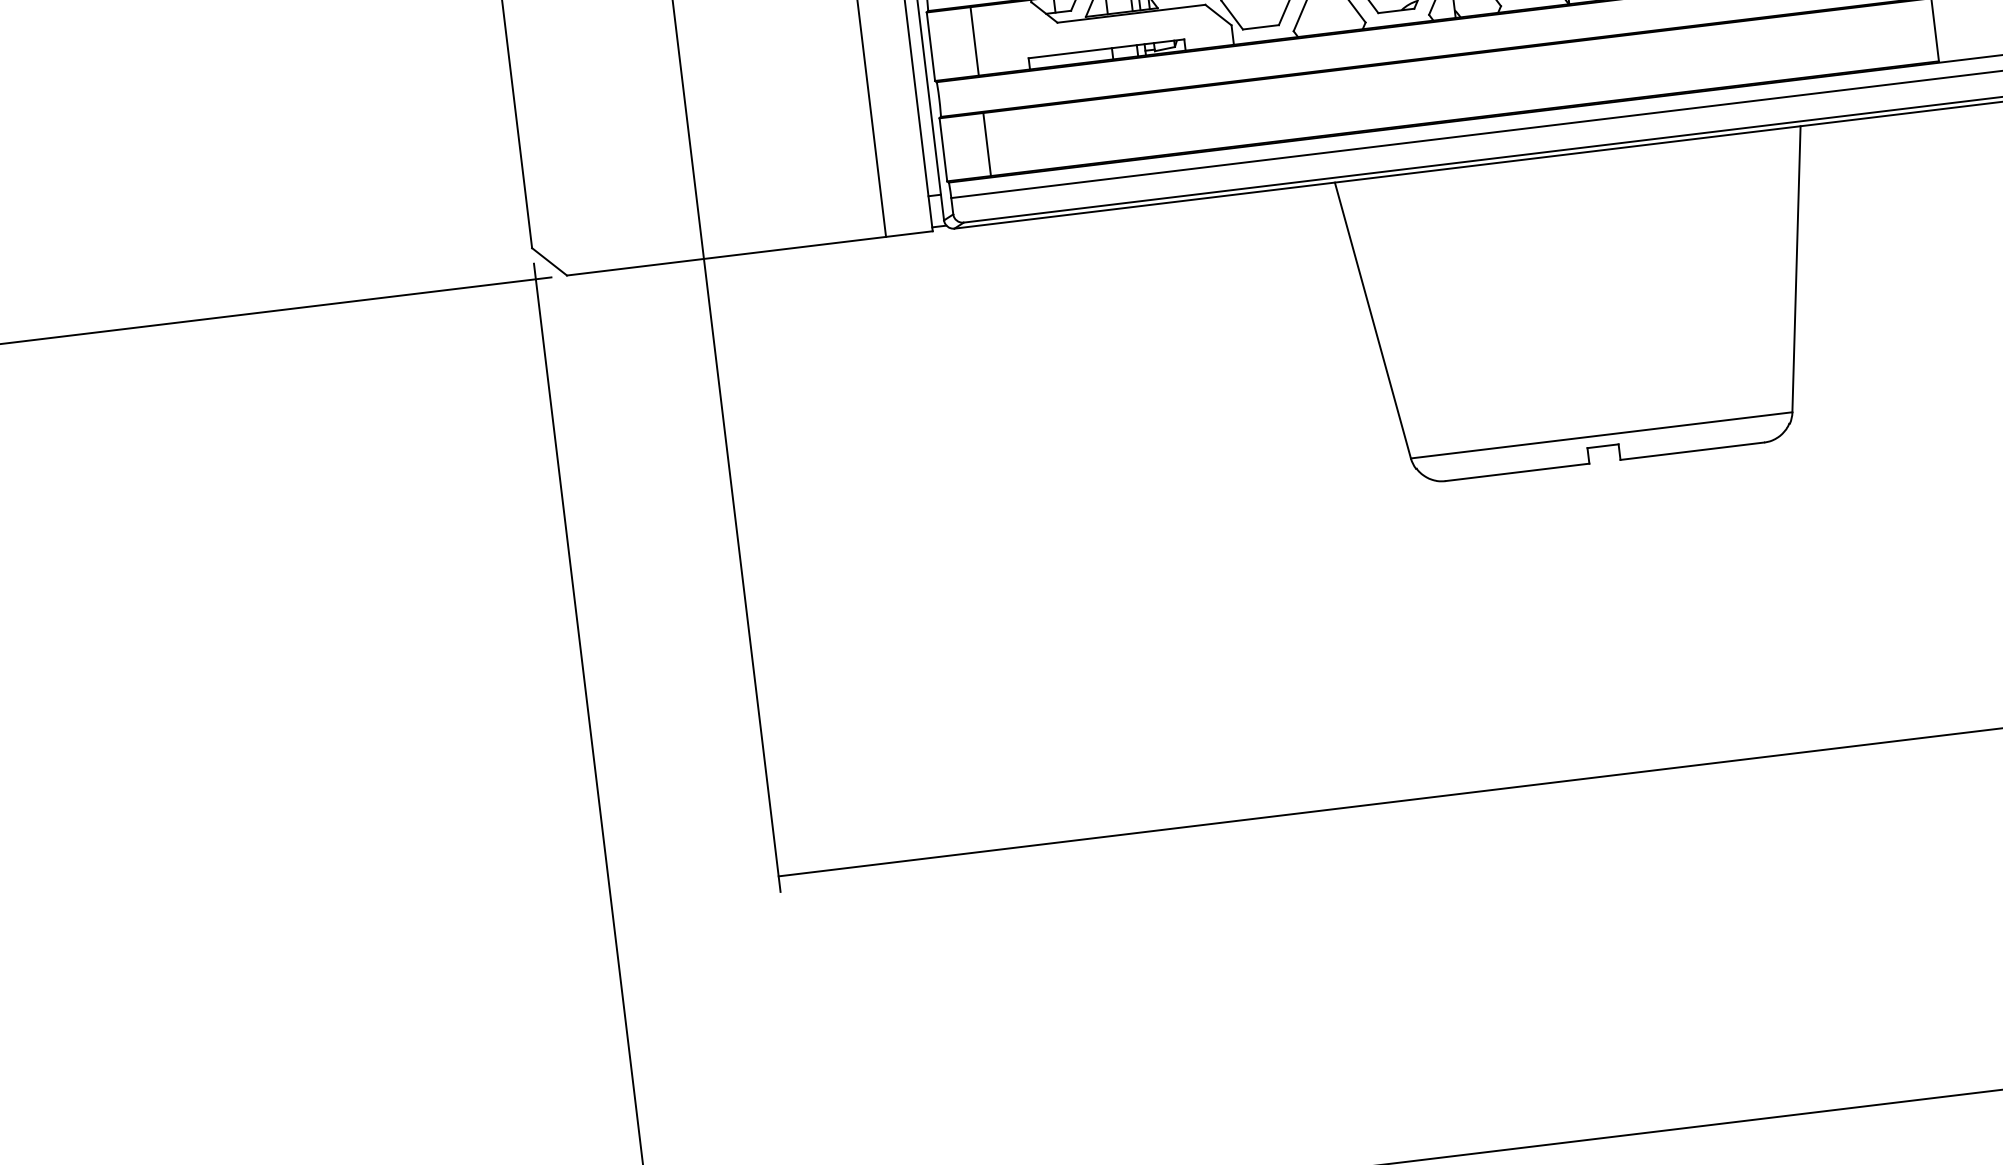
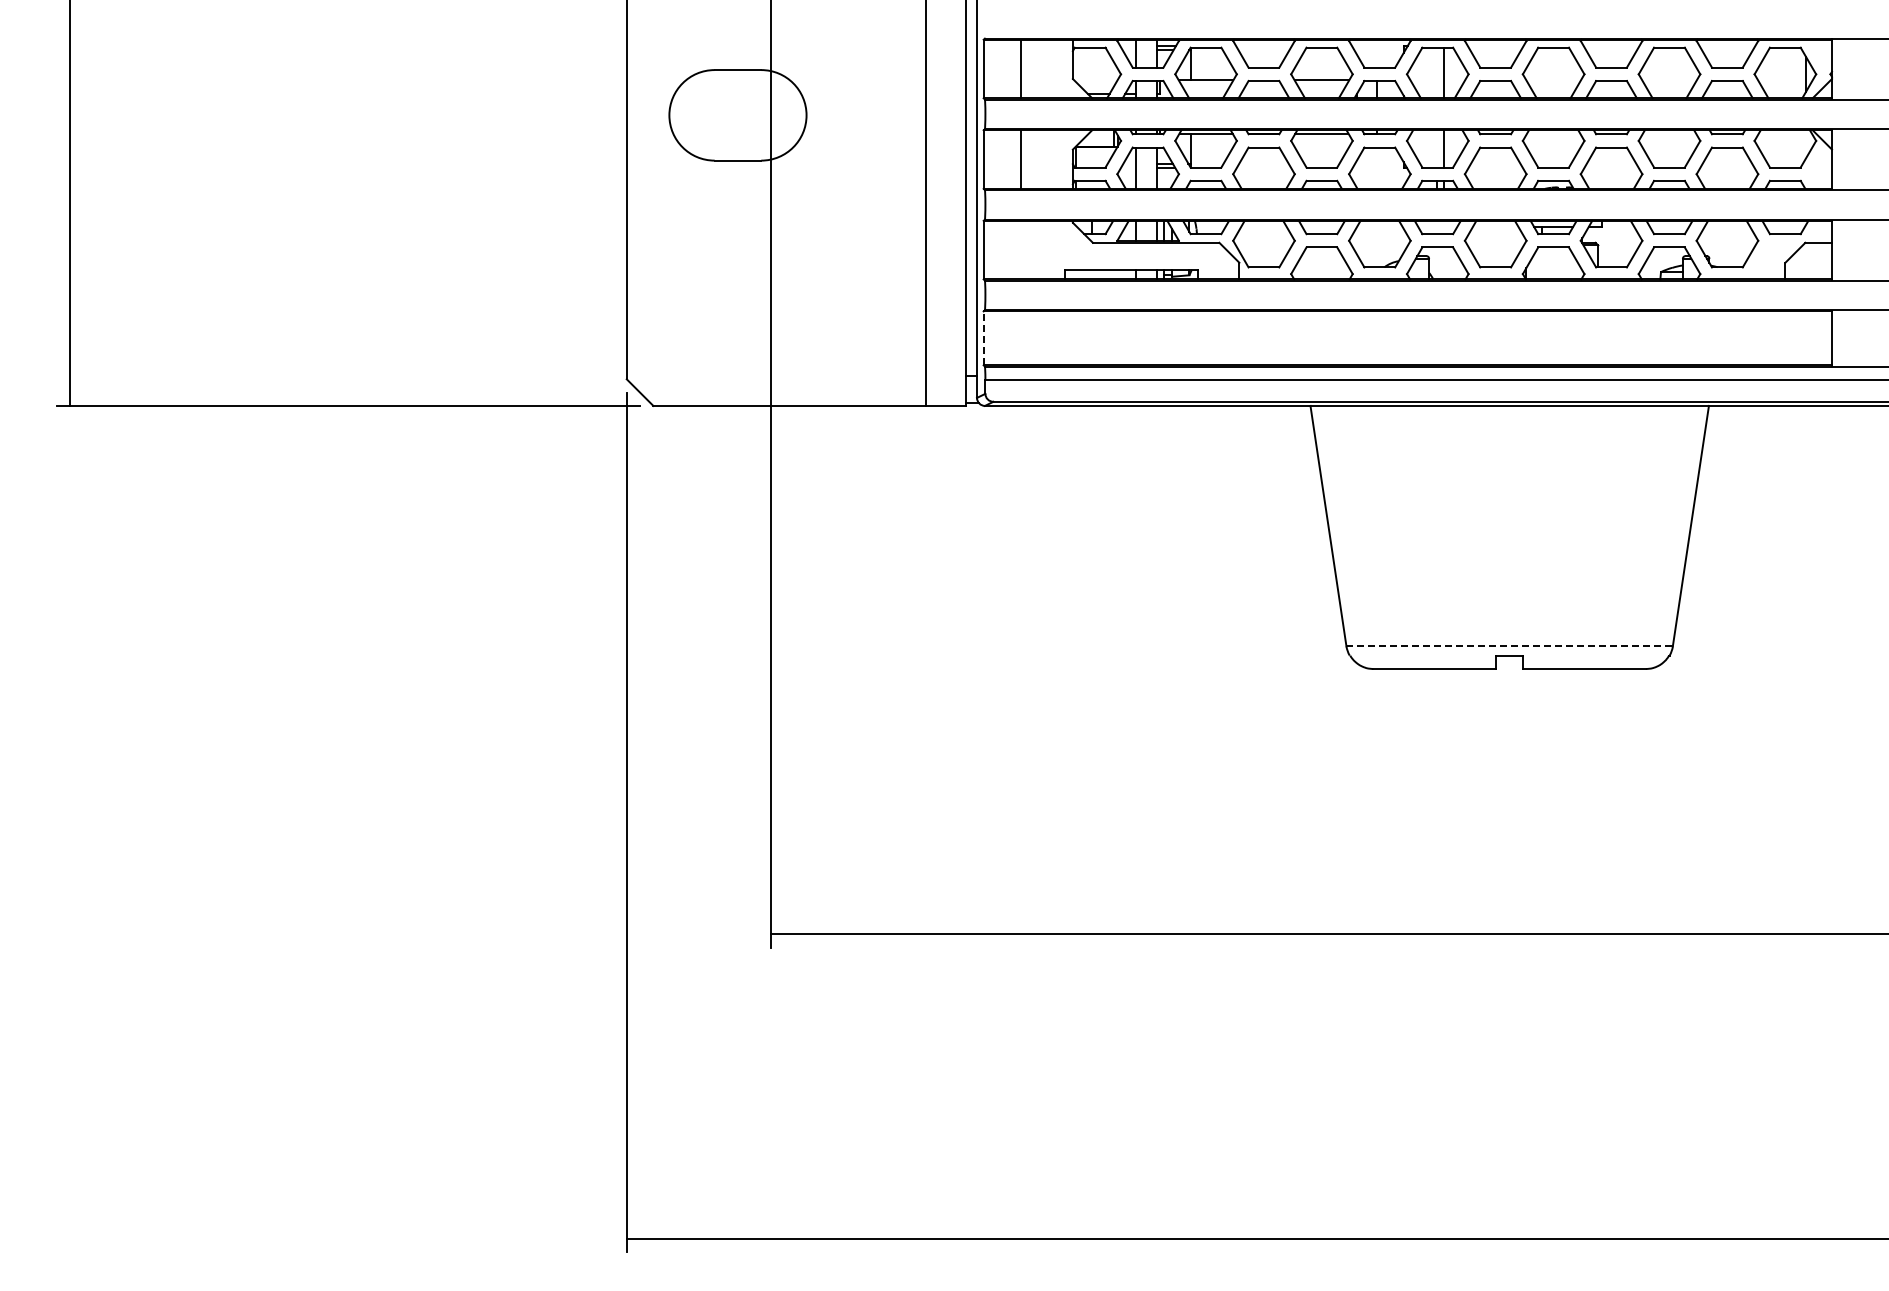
line: (975, 40) -> (1021, 249), removed
line: (987, 144) -> (1021, 338), removed
line: (943, 150) -> (983, 338), solid -> dashed
line: (1602, 435) -> (1510, 646), solid -> dashed

